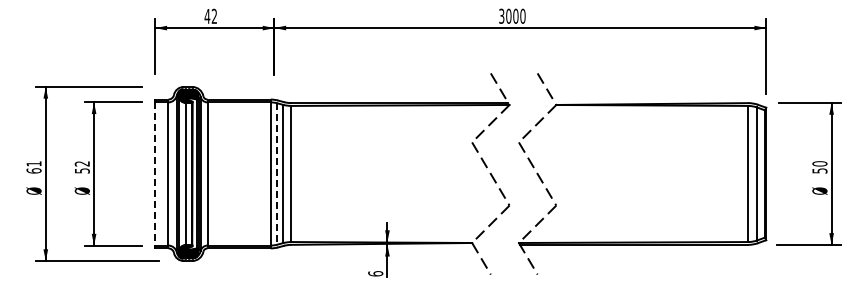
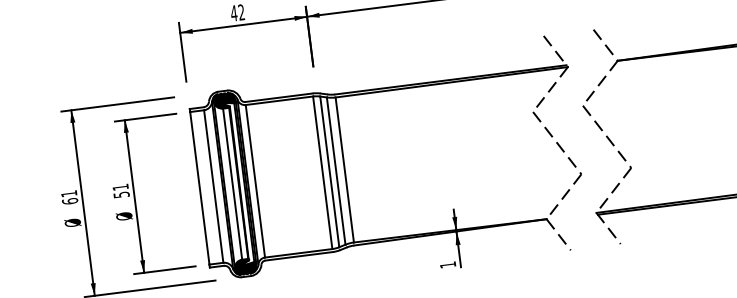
text: (81, 163) -> (119, 187), 52 -> 51
line: (155, 173) -> (199, 187), dashed -> solid
line: (277, 173) -> (329, 171), dashed -> solid
text: (375, 273) -> (447, 264), 6 -> 1

